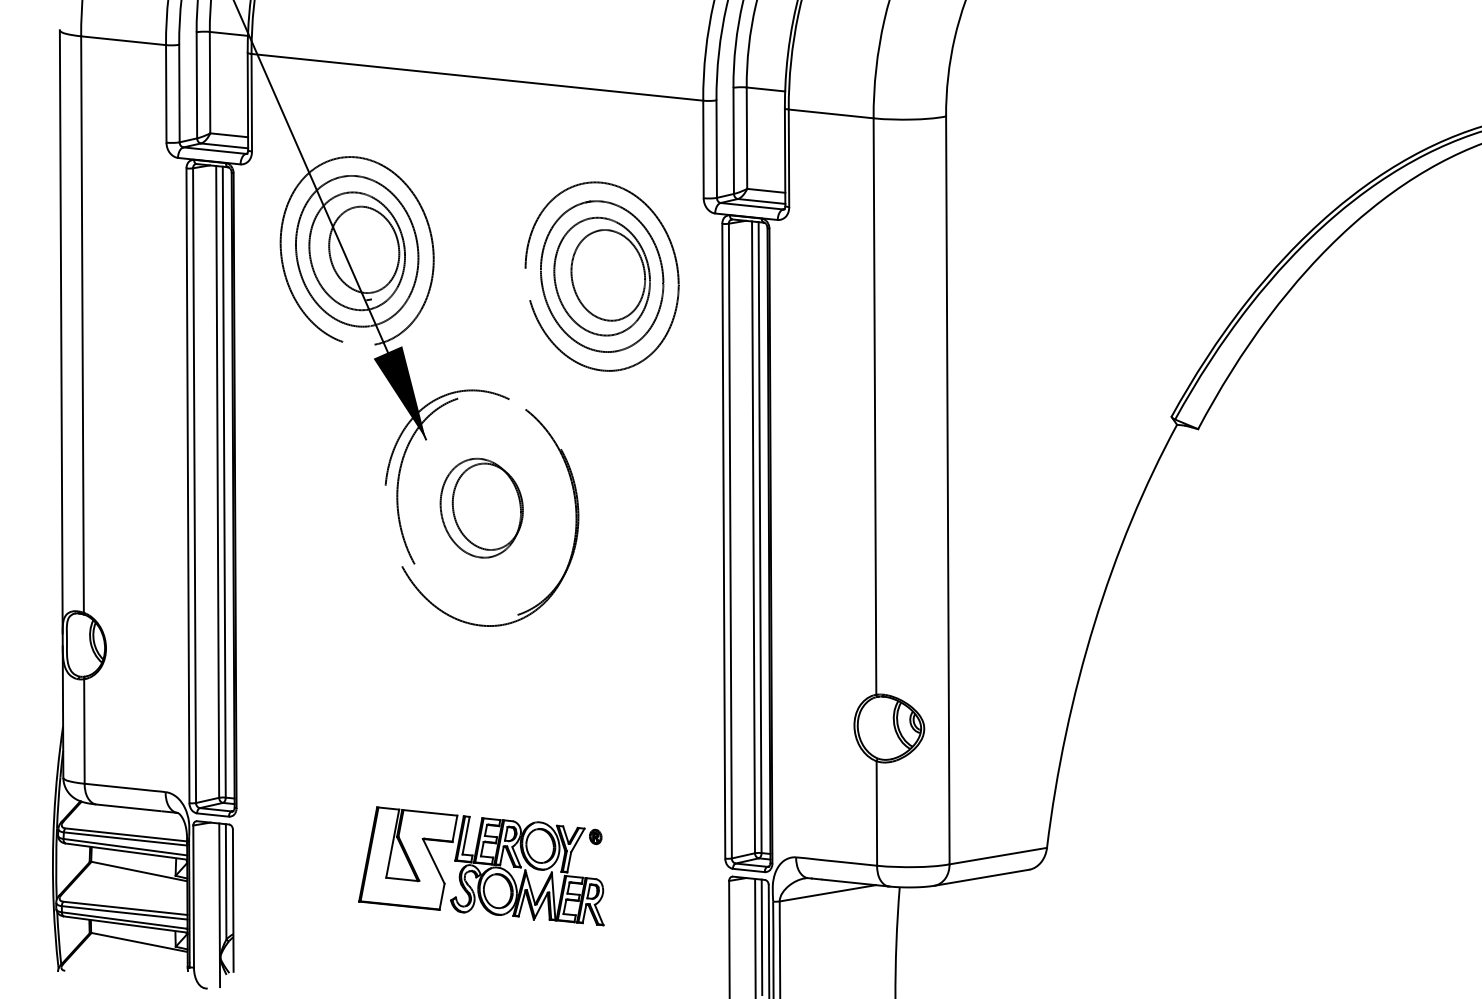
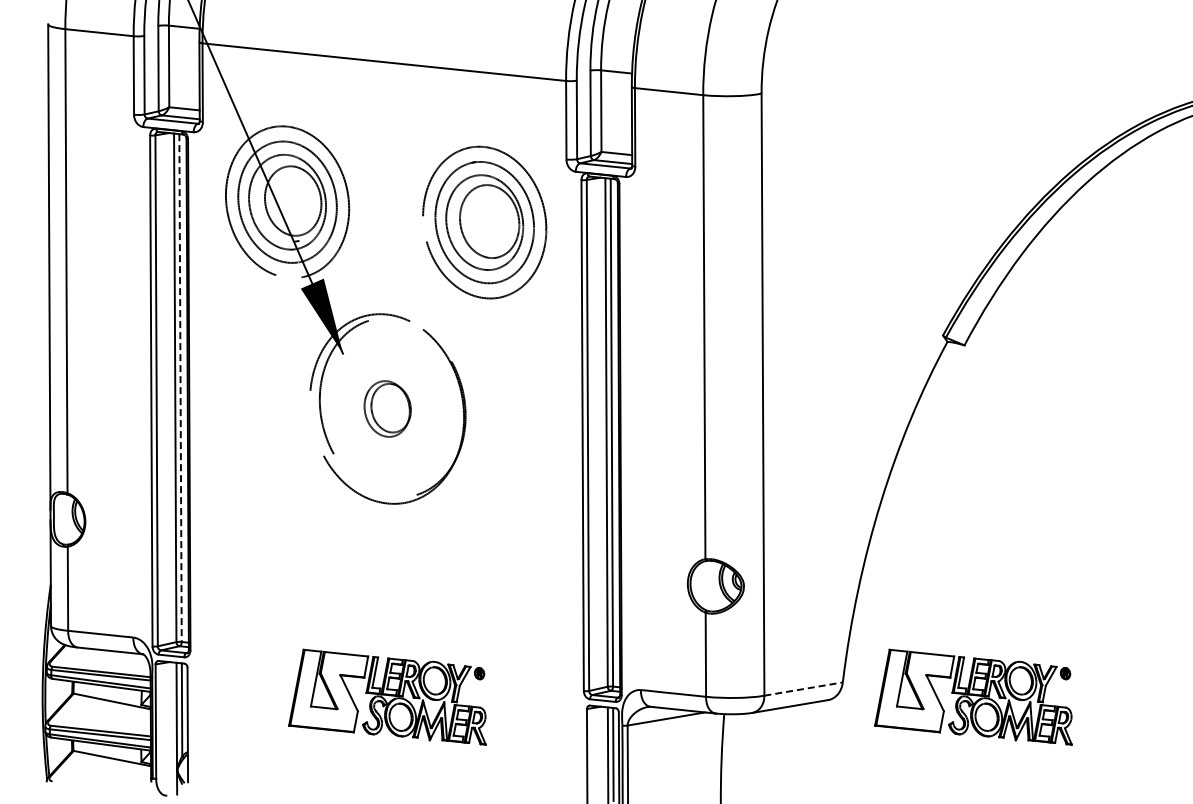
line: (224, 482) -> (180, 388), solid -> dashed
part: (481, 507) -> (387, 408), size x0.7
line: (998, 856) -> (803, 689), solid -> dashed
part: (1209, 865) -> (973, 696), added

